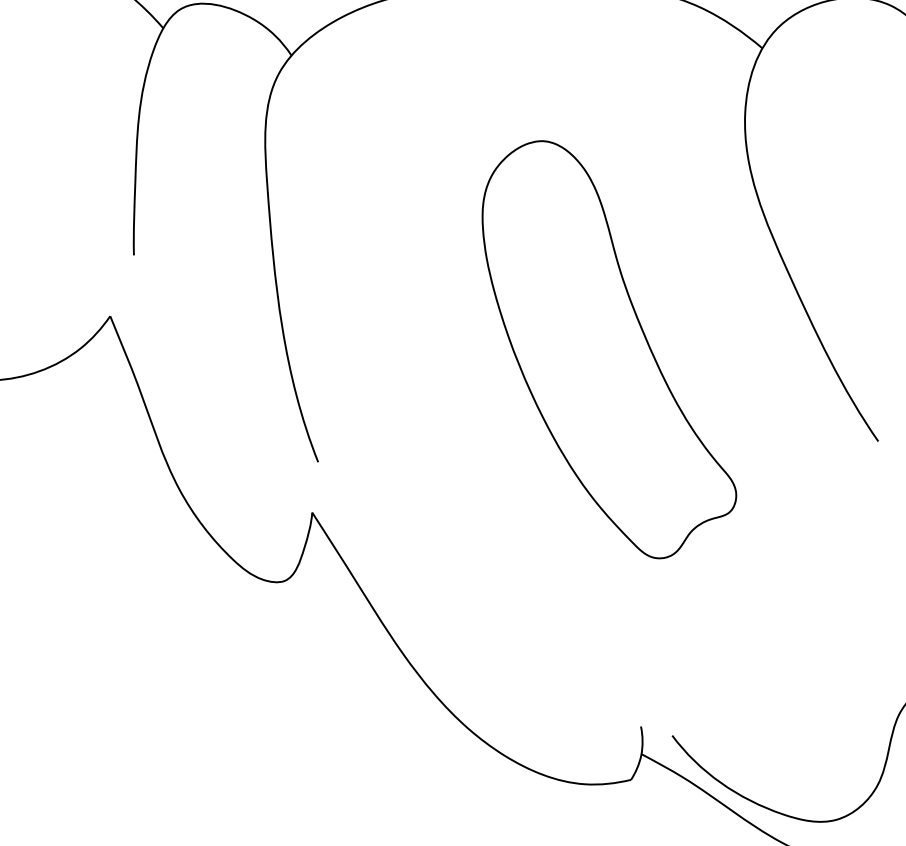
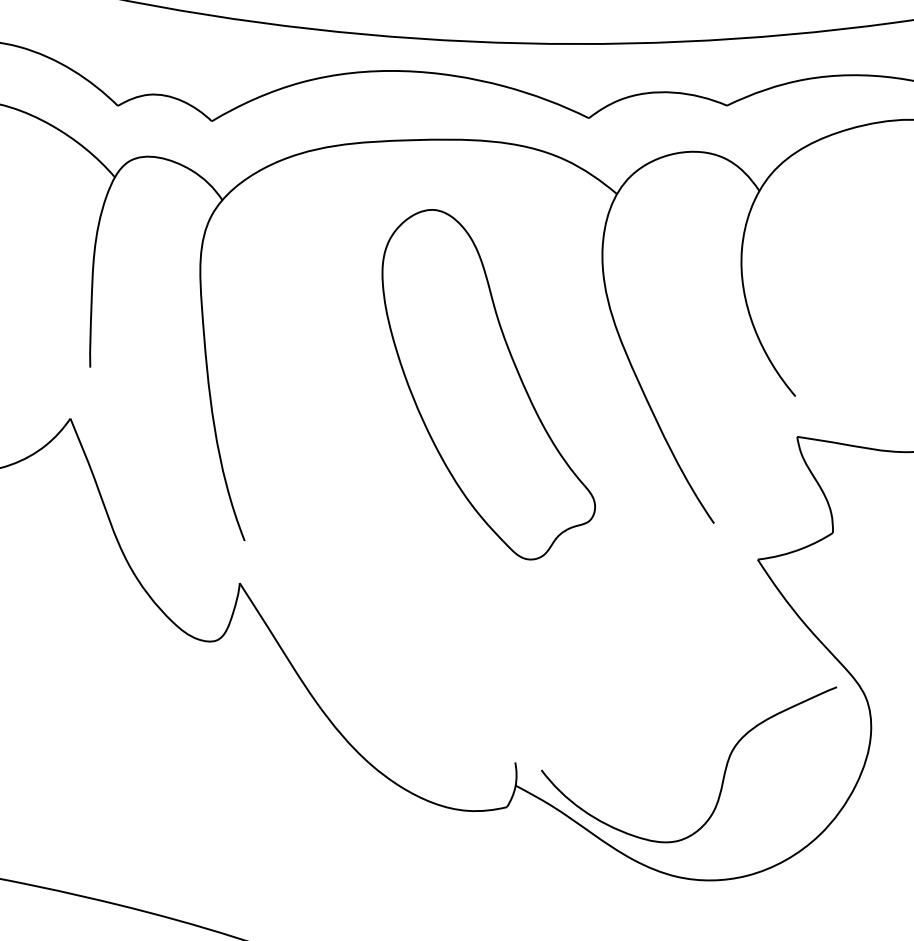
part: (609, 349) -> (488, 384), moved

